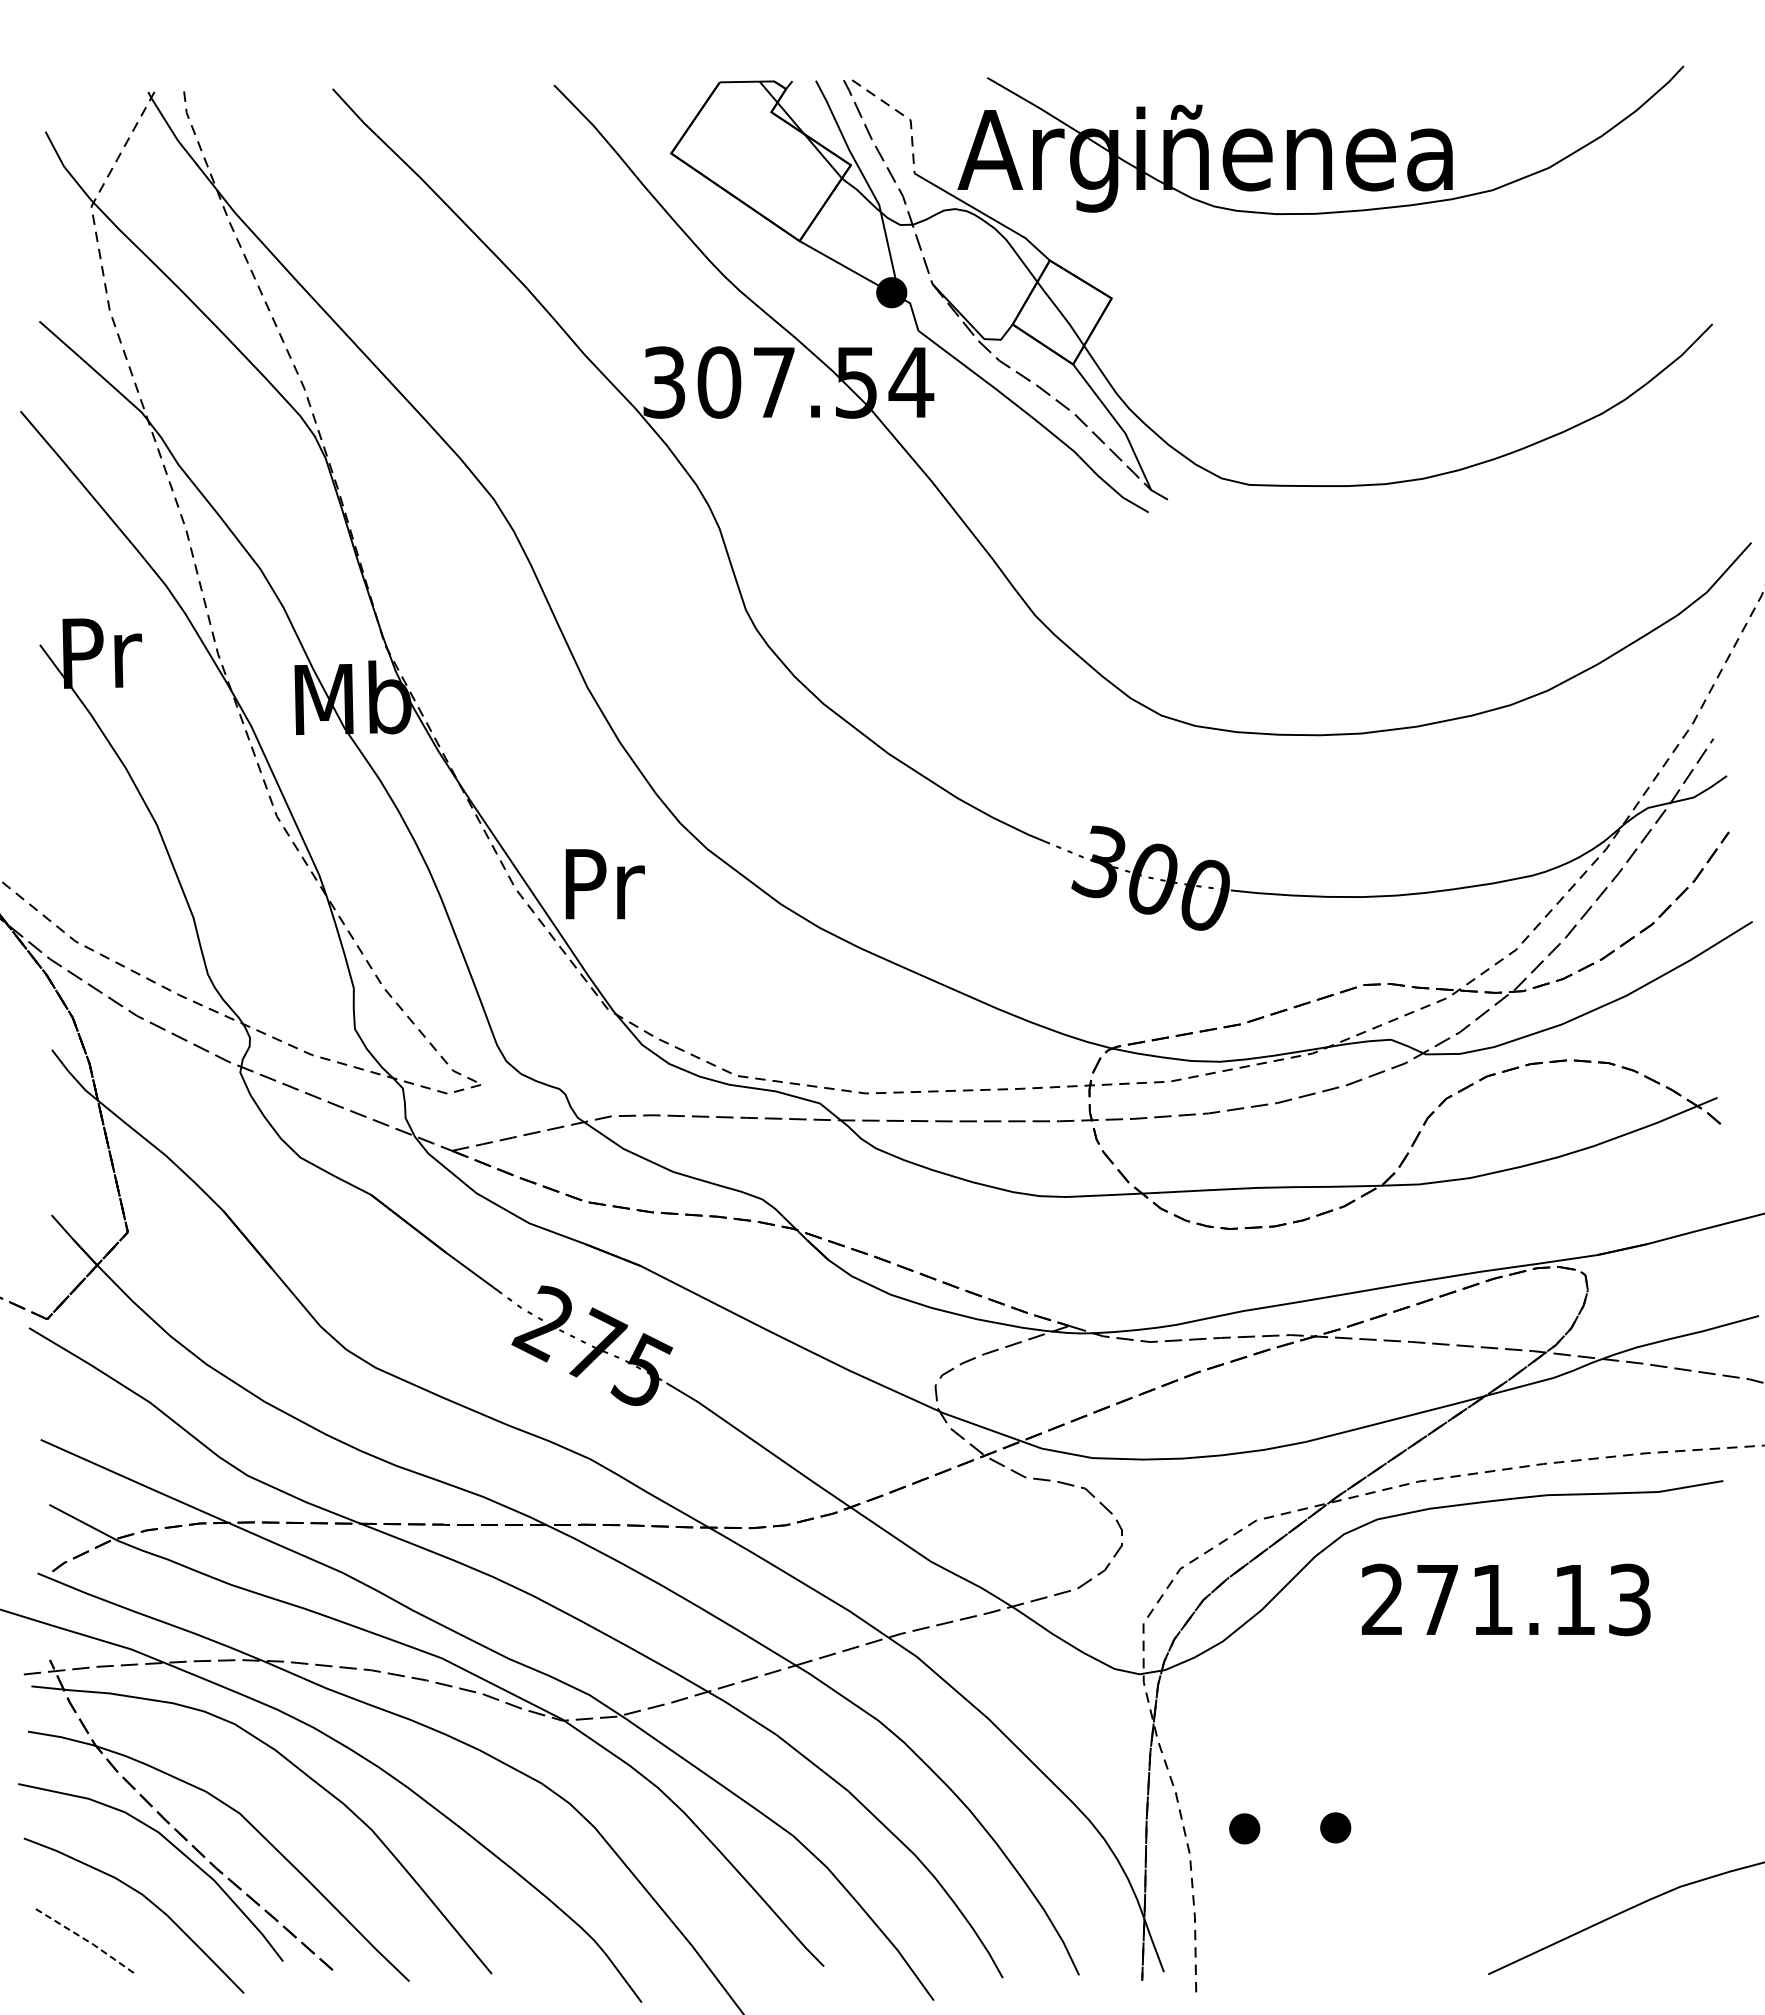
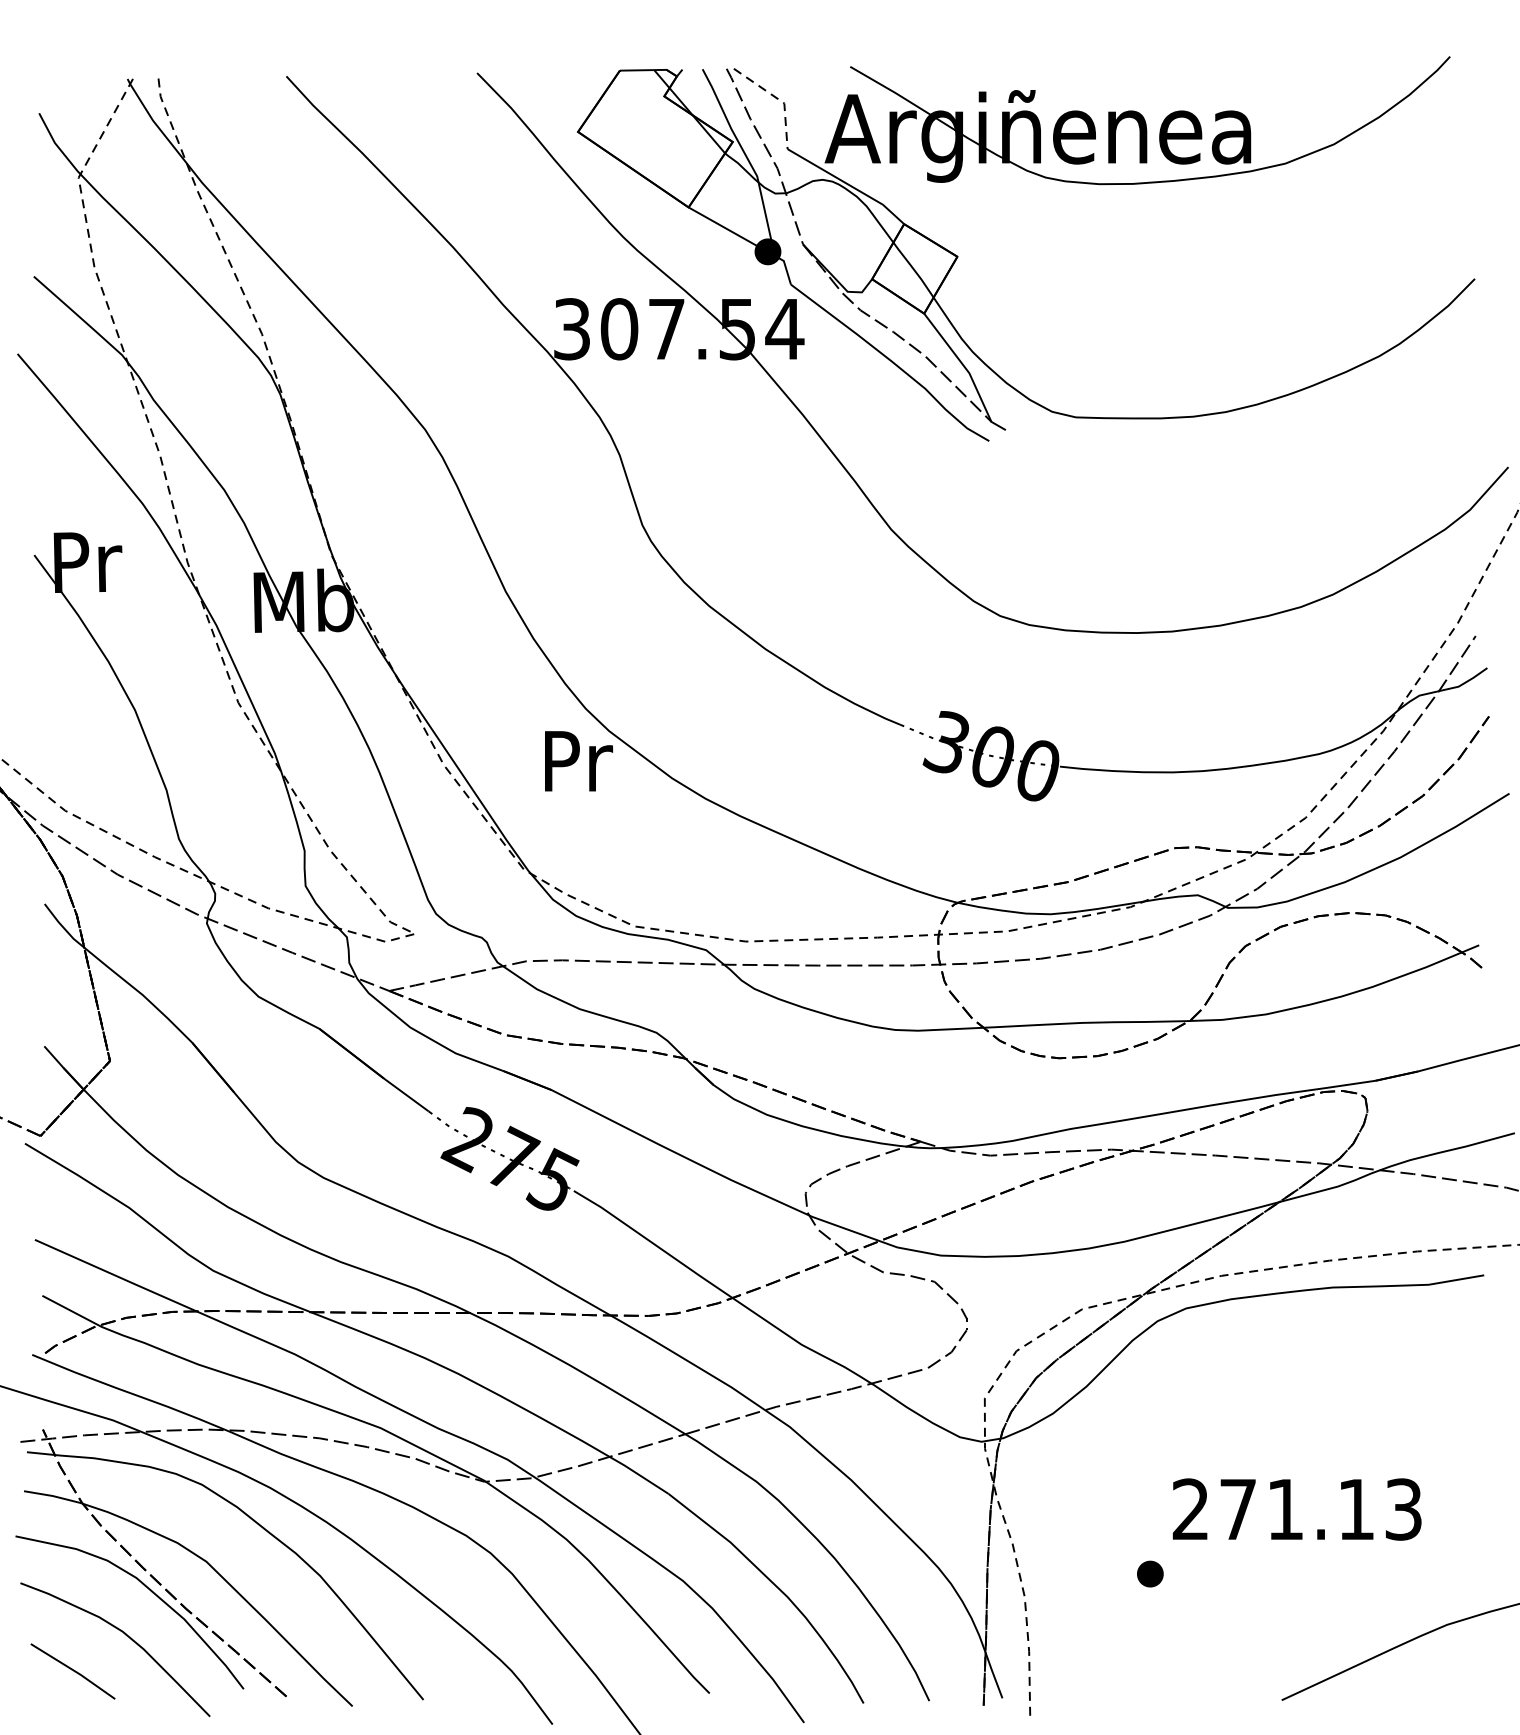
text: (604, 884) -> (578, 761), moved
text: (1505, 1599) -> (1296, 1509), moved
part: (1244, 1828) -> (1071, 1574), removed
line: (86, 1940) -> (74, 1671), dashed -> solid

